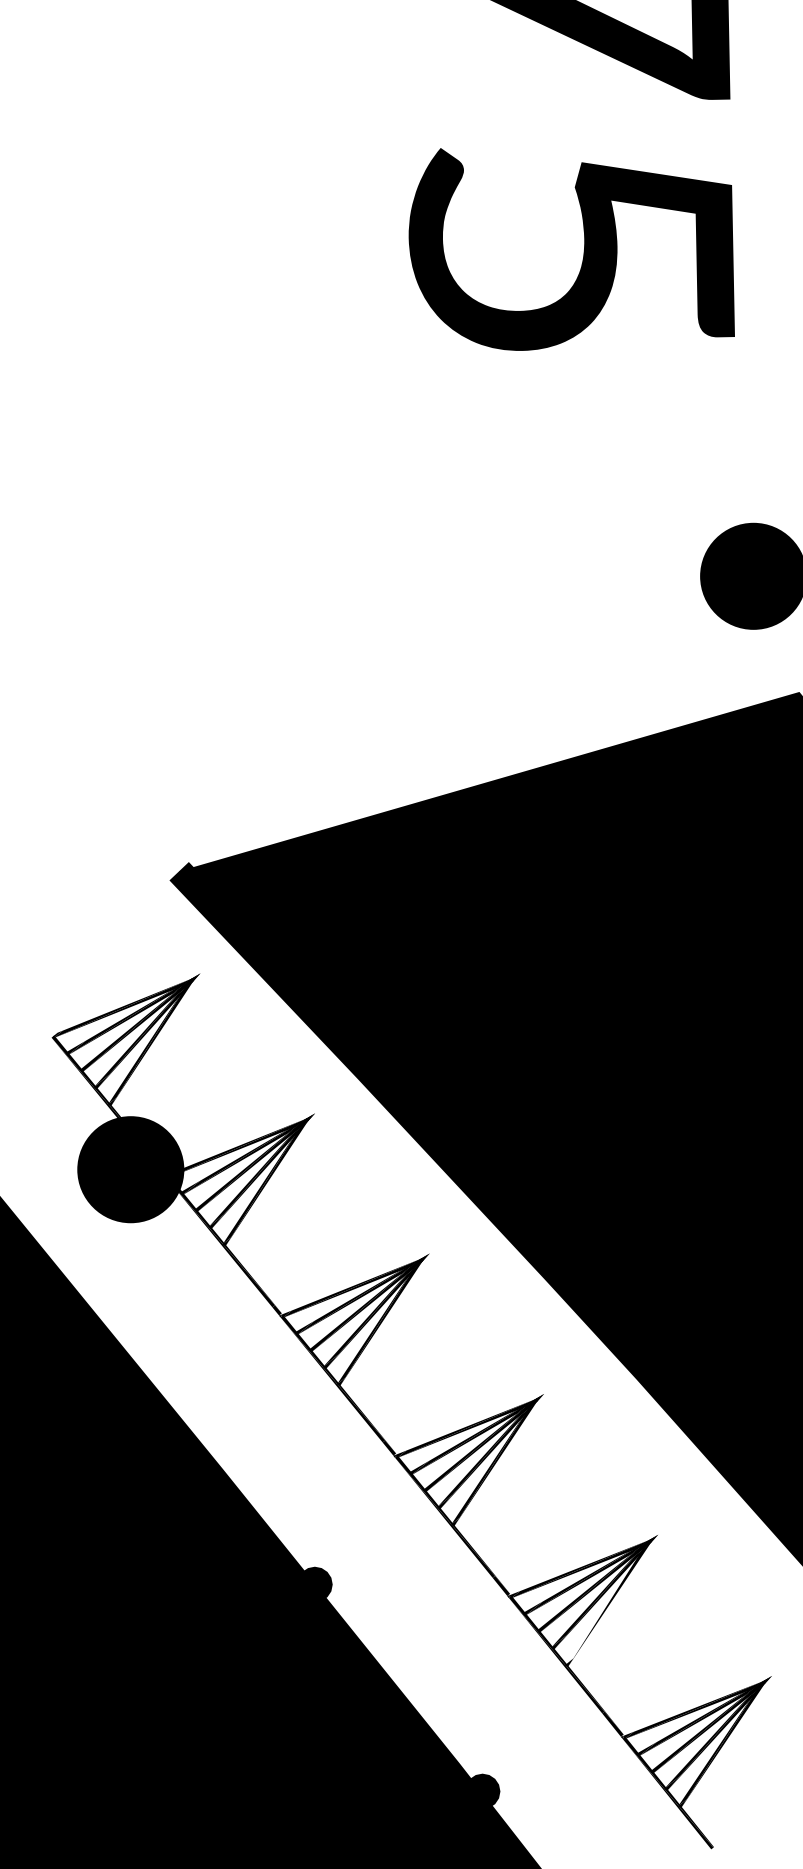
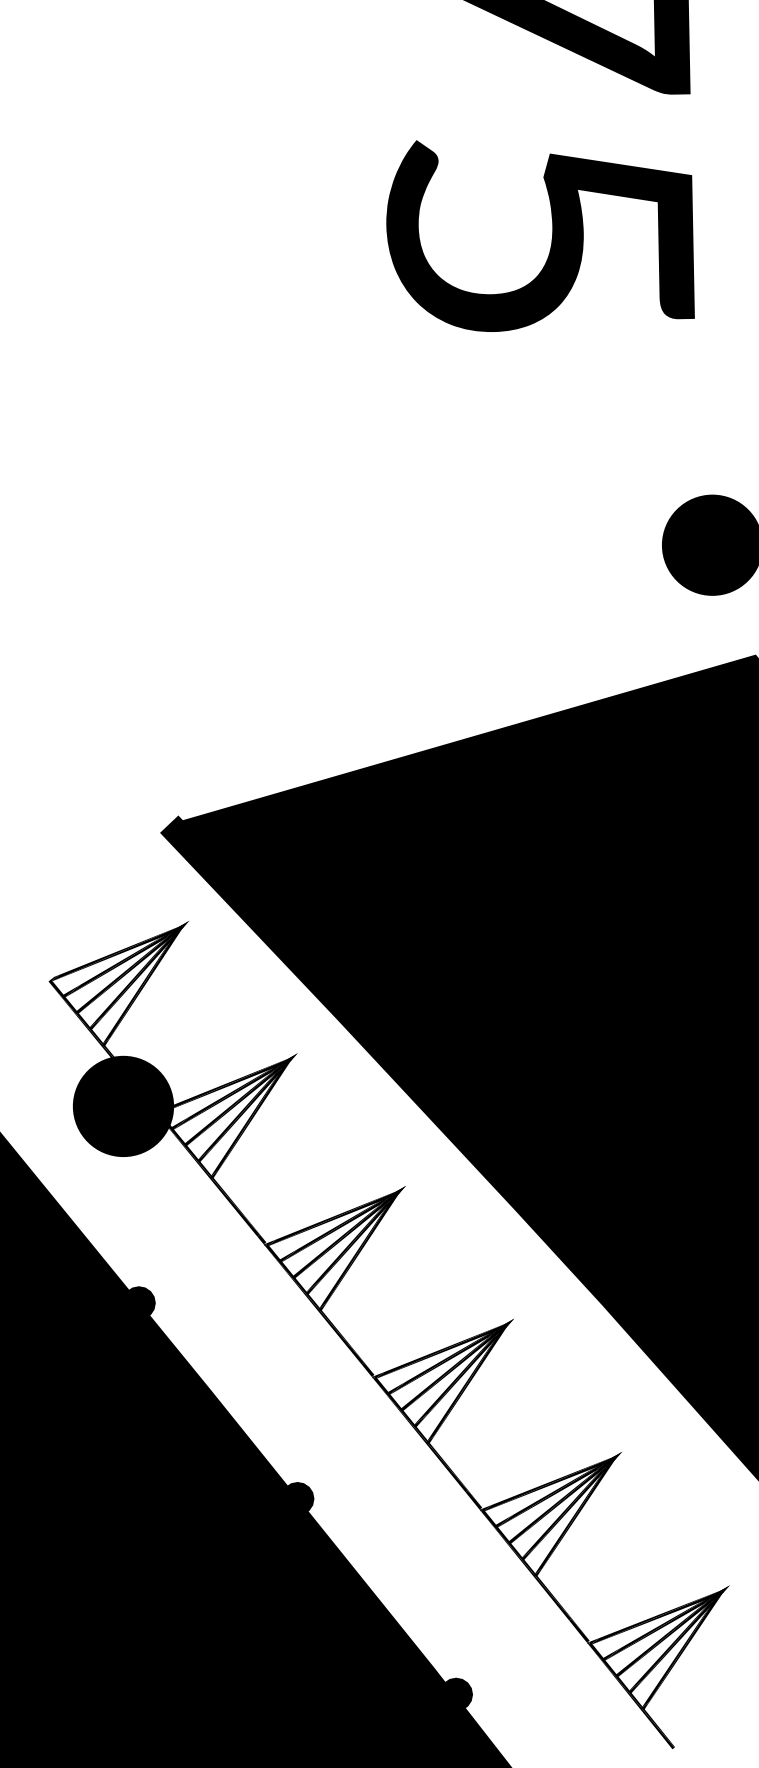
fill: (146, 1376) -> (138, 1302), added
fill: (606, 1603) -> (573, 1516), added

